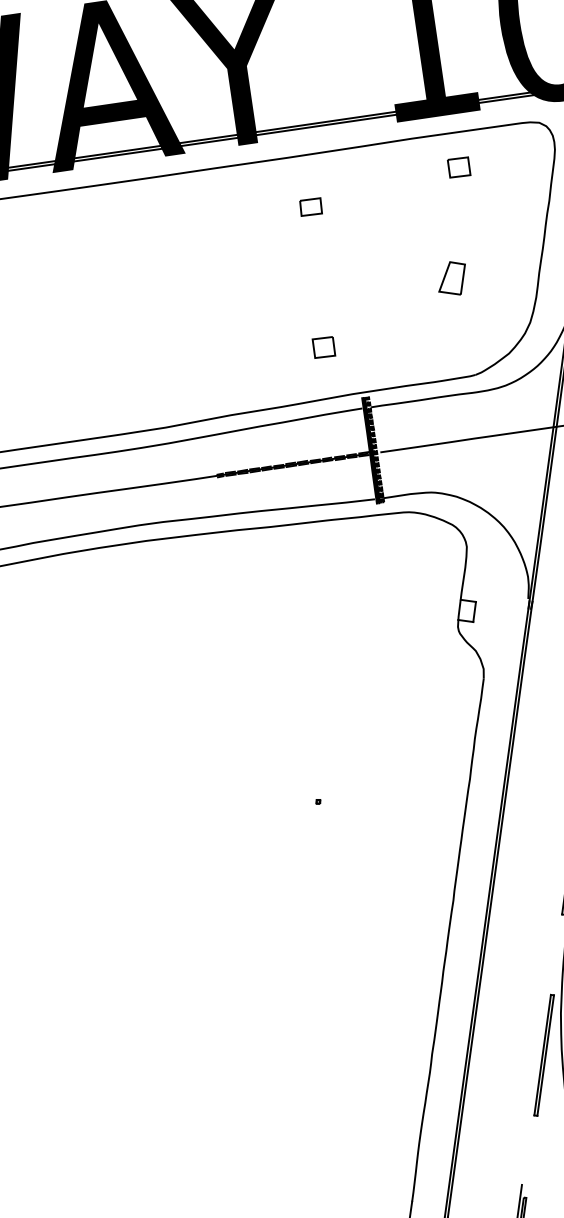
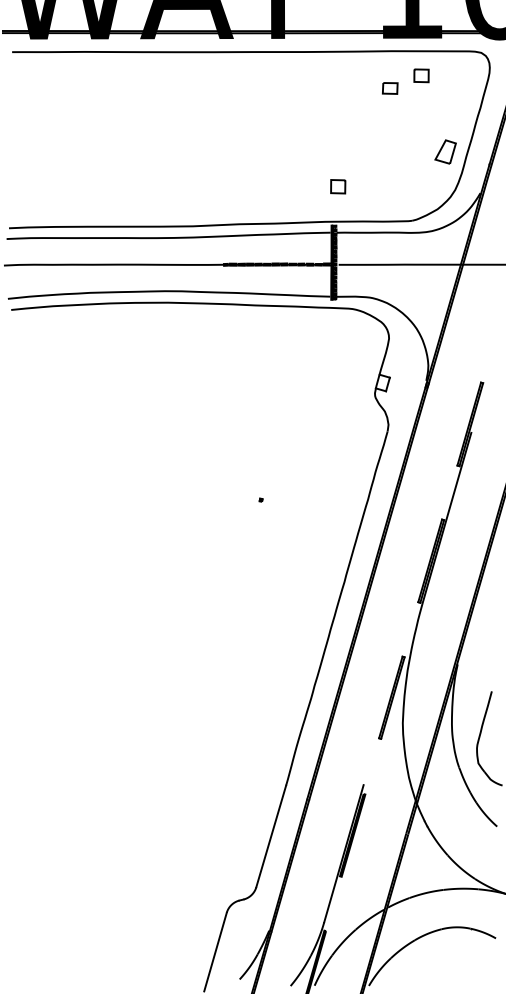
part: (311, 207) -> (390, 88), moved
part: (451, 278) -> (445, 151), moved
part: (324, 347) -> (338, 186), moved

